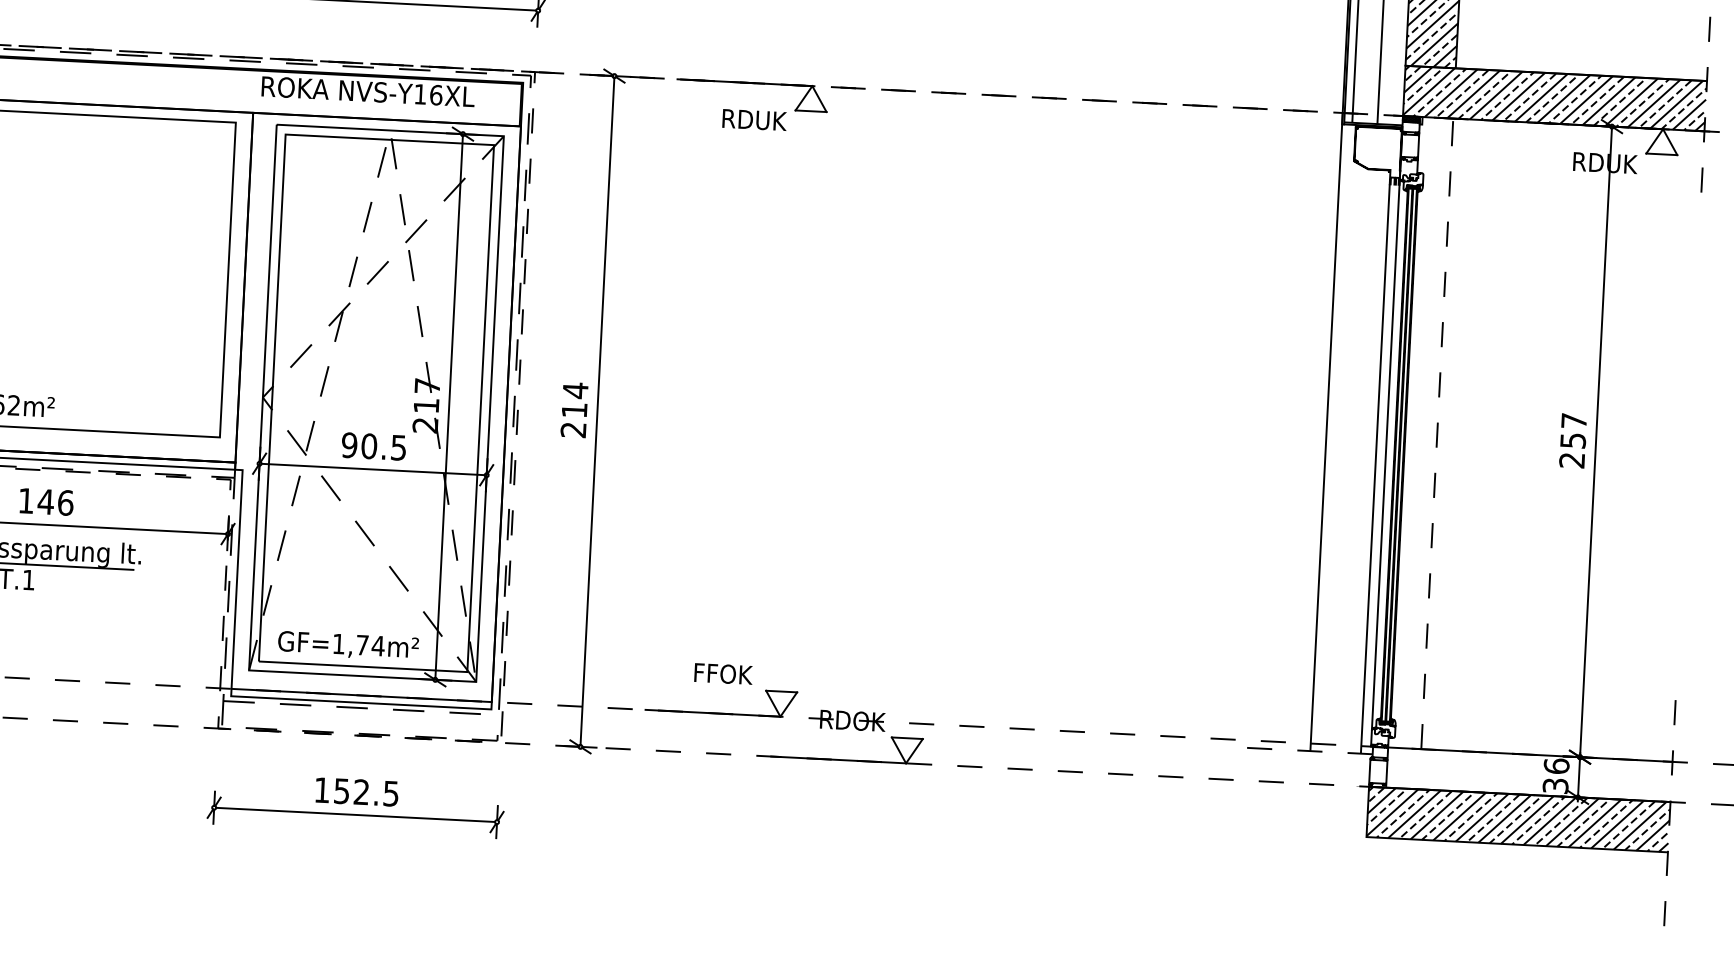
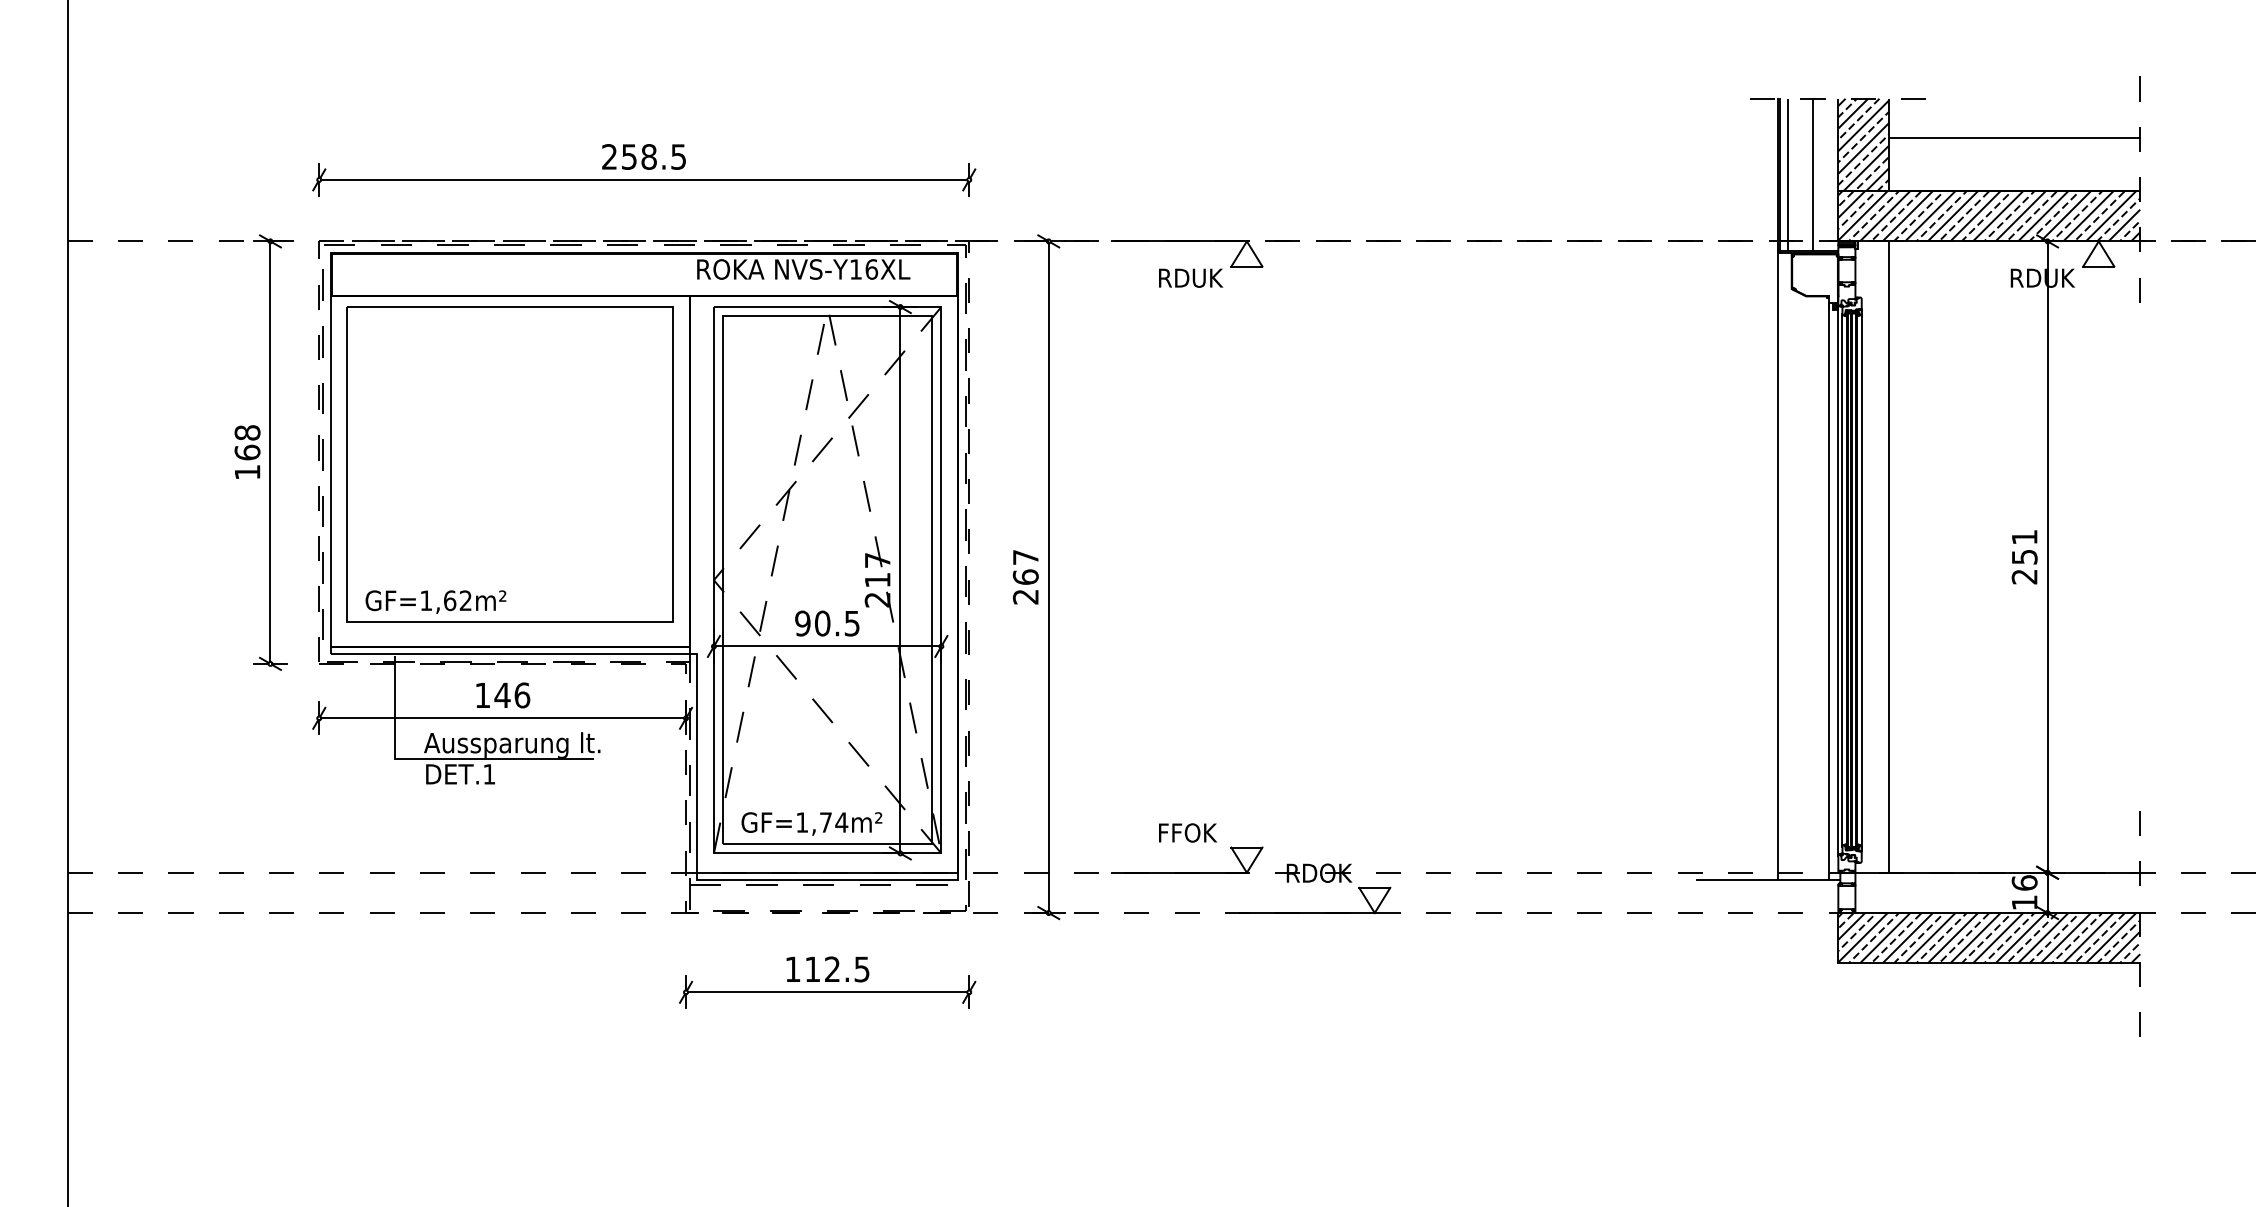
line: (1584, 22) -> (2014, 138), added
text: (574, 399) -> (1025, 566), 214 -> 267
text: (1573, 421) -> (2024, 537), 257 -> 251
line: (1437, 434) -> (1888, 557), dashed -> solid
line: (1390, 453) -> (1842, 579), added
line: (1409, 454) -> (1861, 579), added
line: (1300, 750) -> (1768, 880), dashed -> solid
text: (1555, 785) -> (2024, 902), 36 -> 16
text: (341, 791) -> (812, 969), 152.5 -> 112.5

